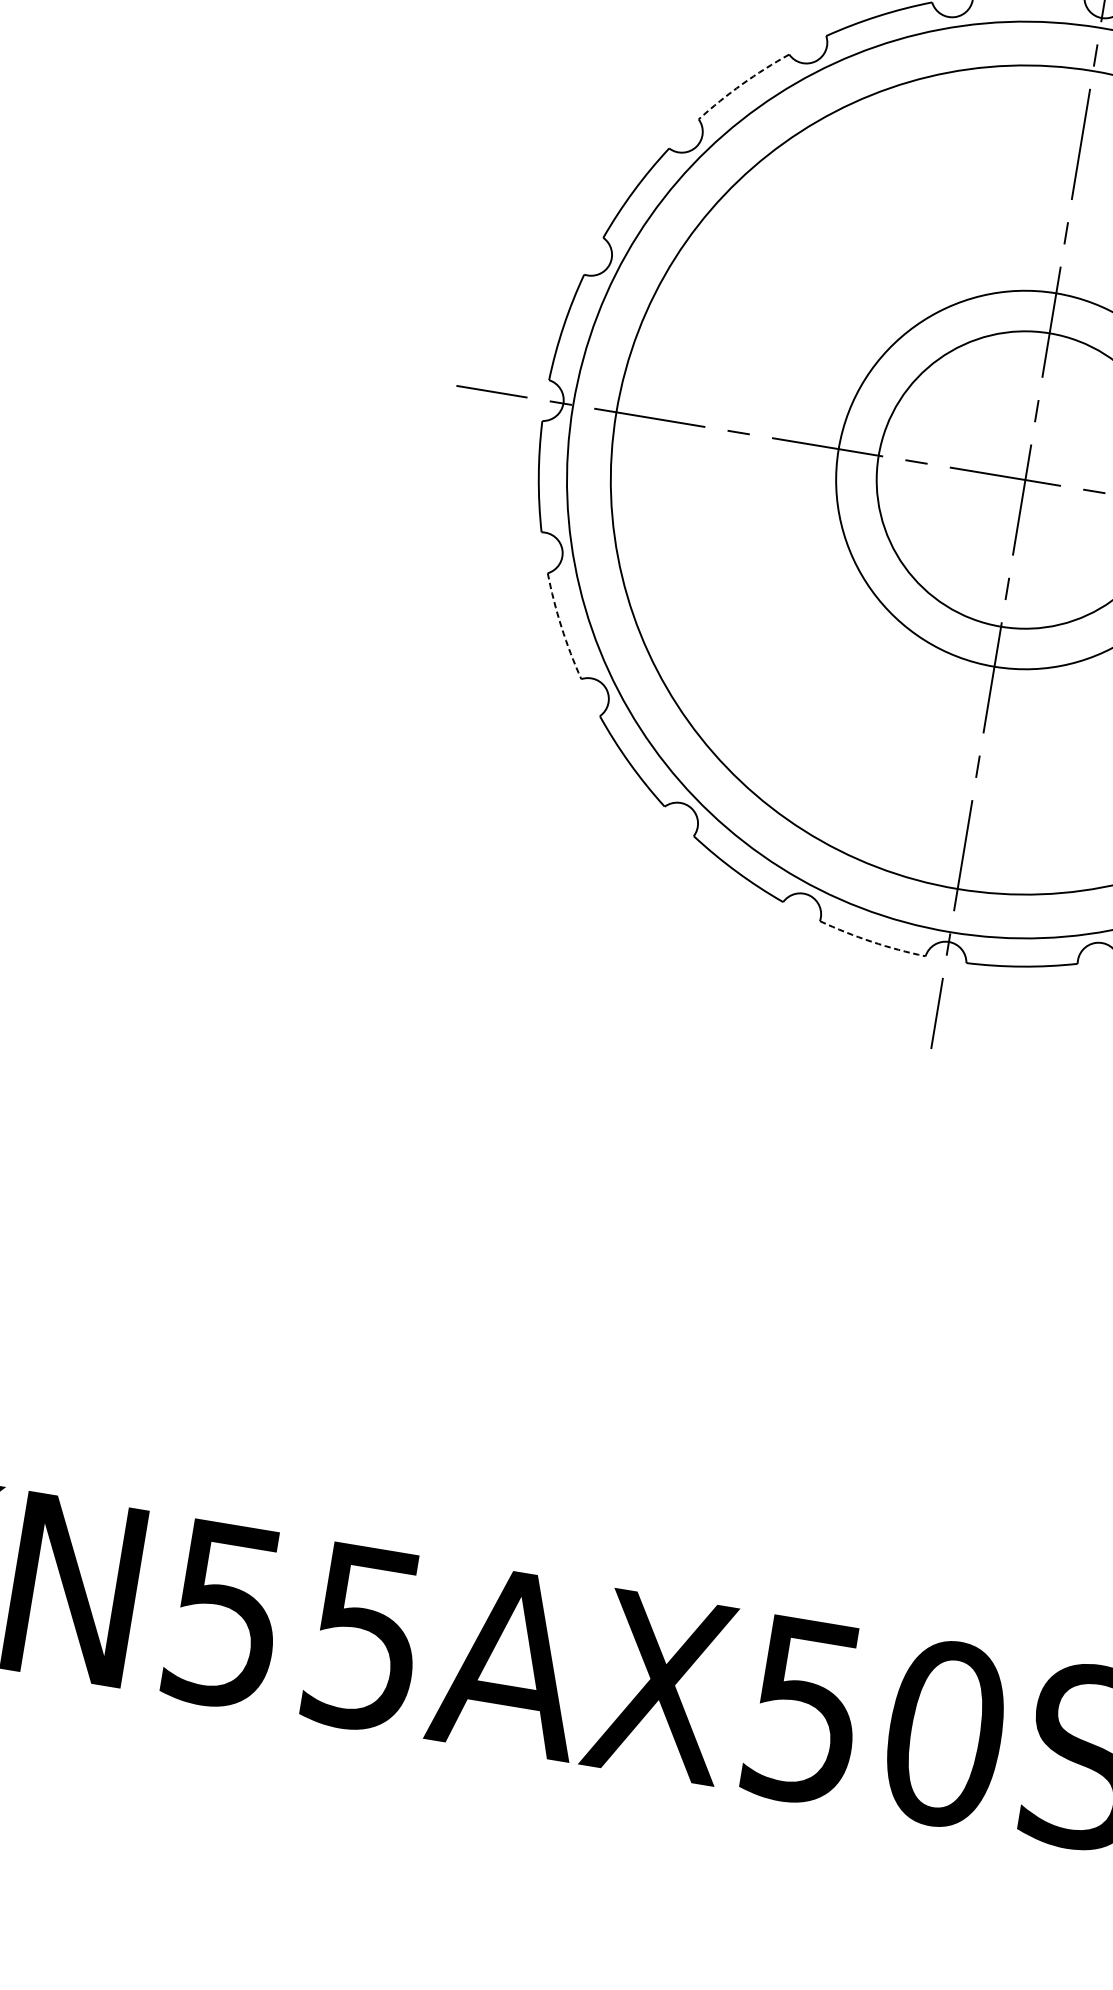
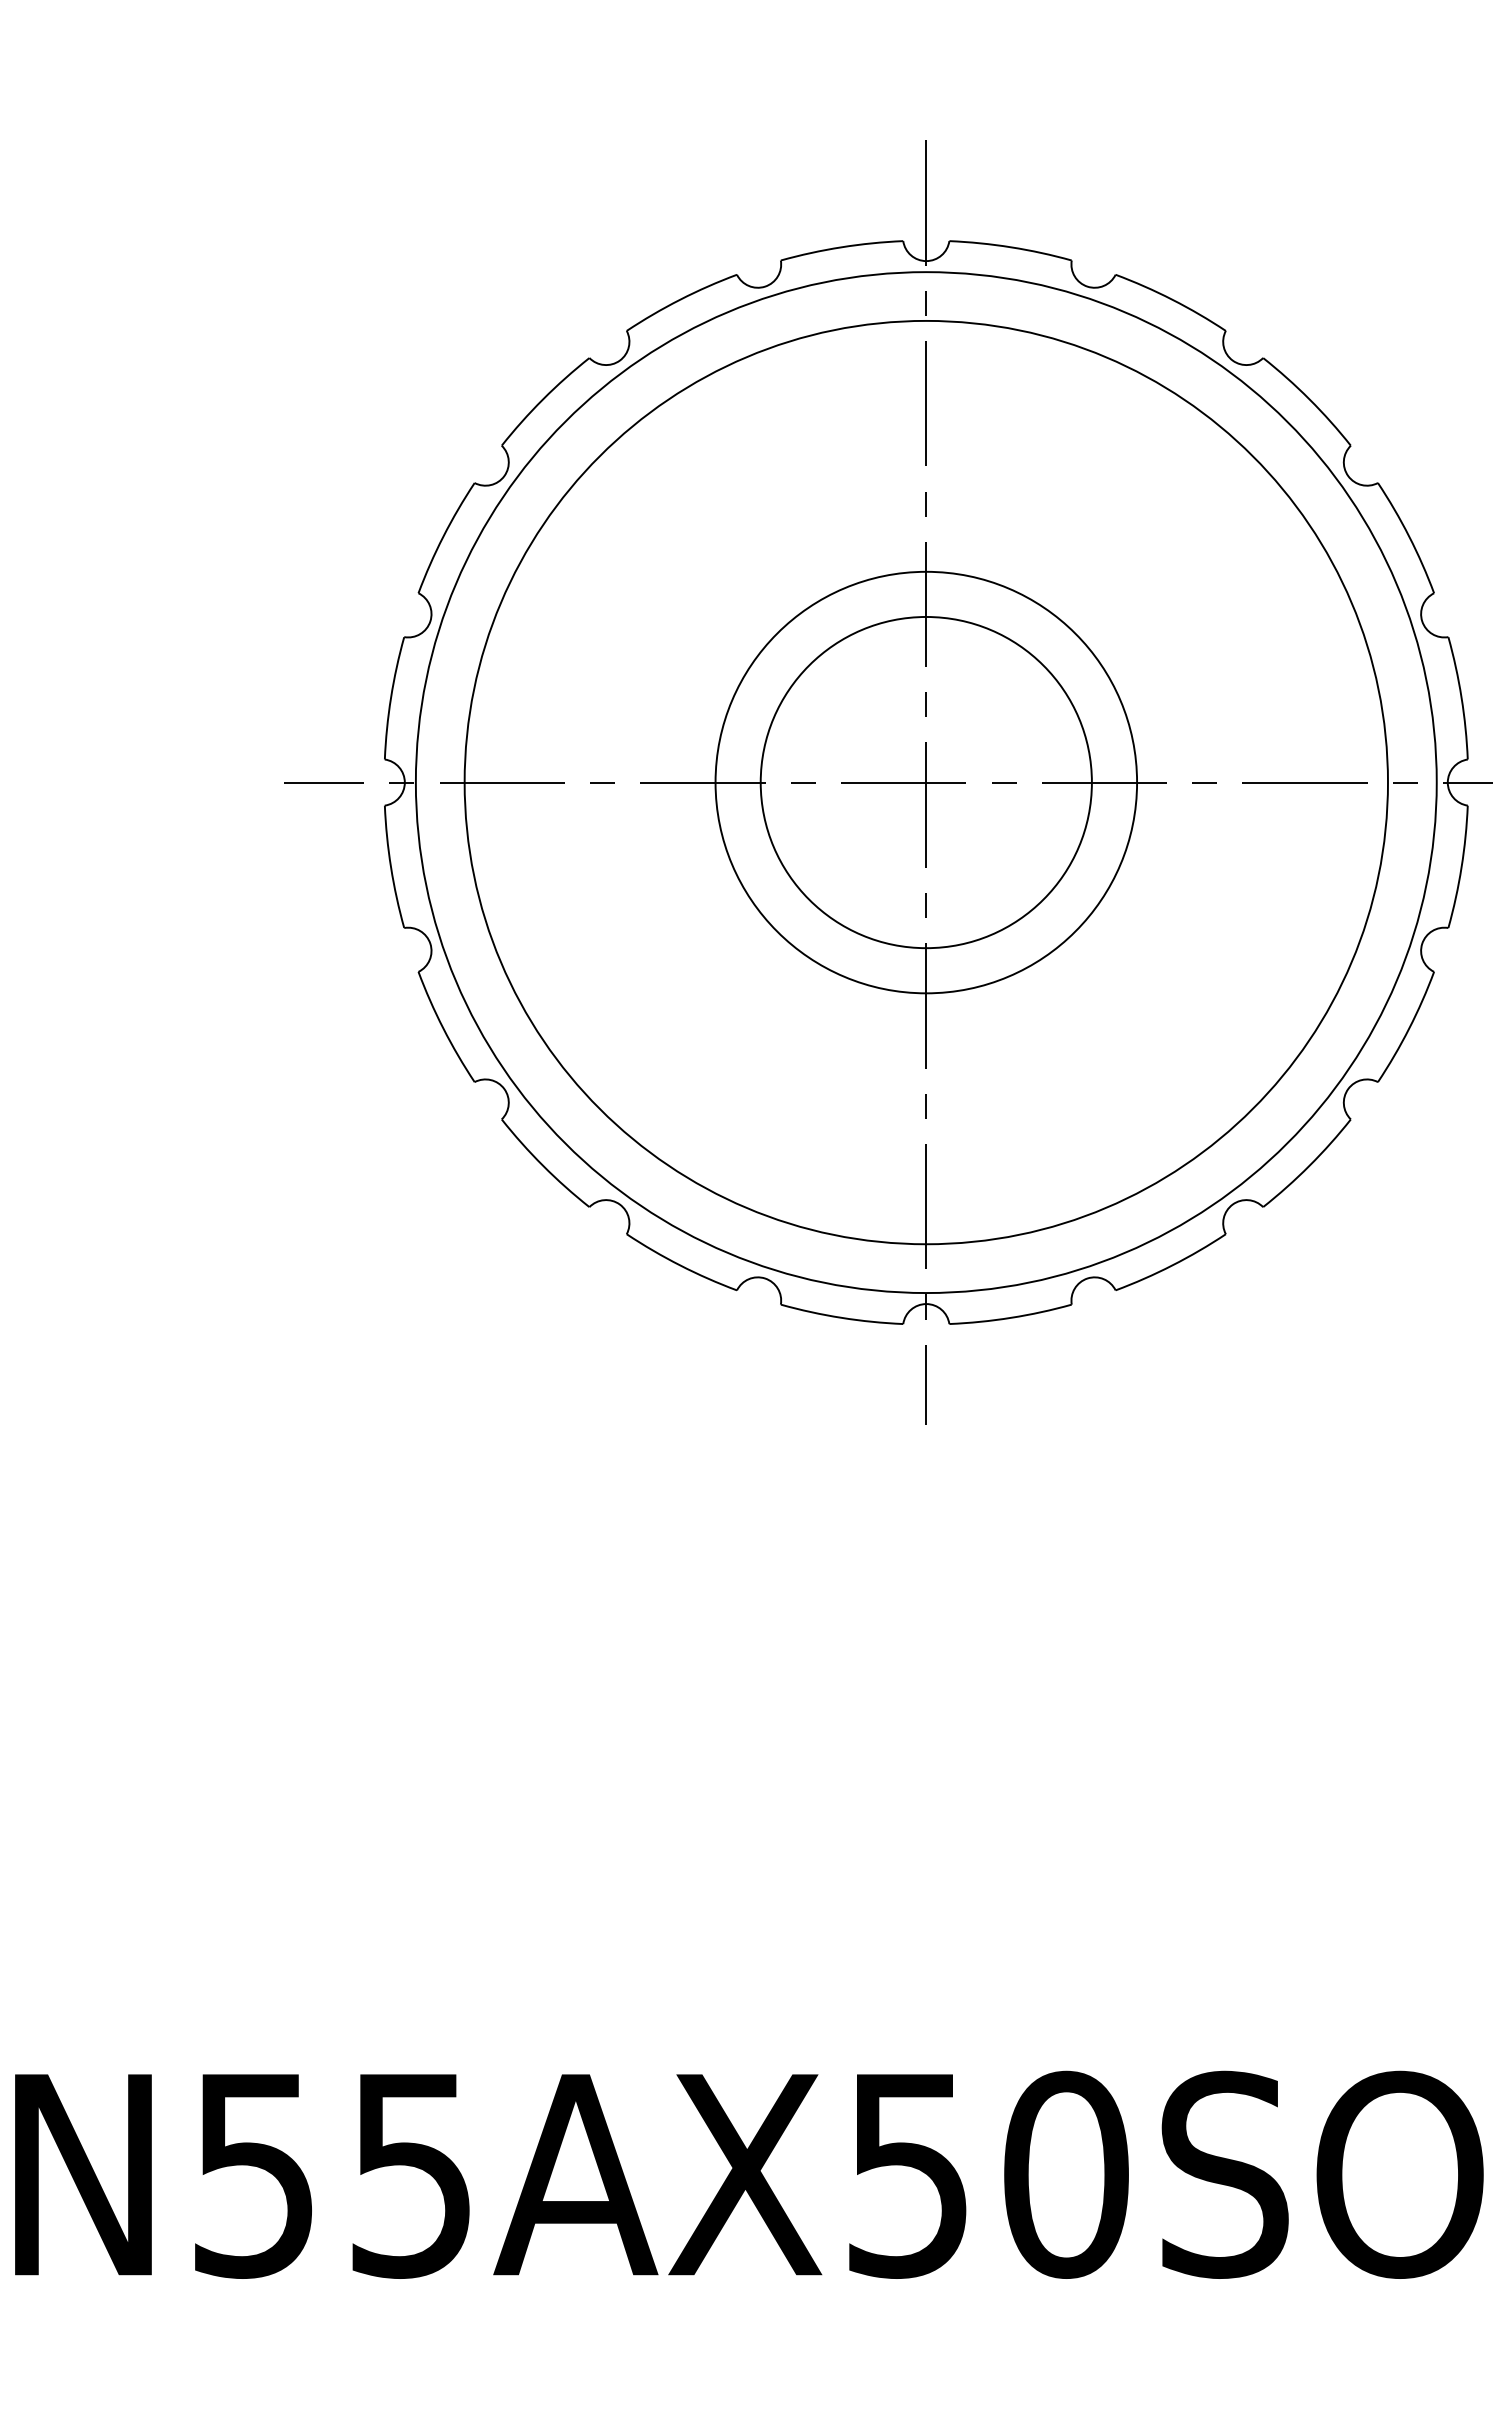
arc: (742, 84) -> (543, 399), dashed -> solid
arc: (561, 627) -> (443, 1028), dashed -> solid
arc: (871, 941) -> (841, 1317), dashed -> solid

